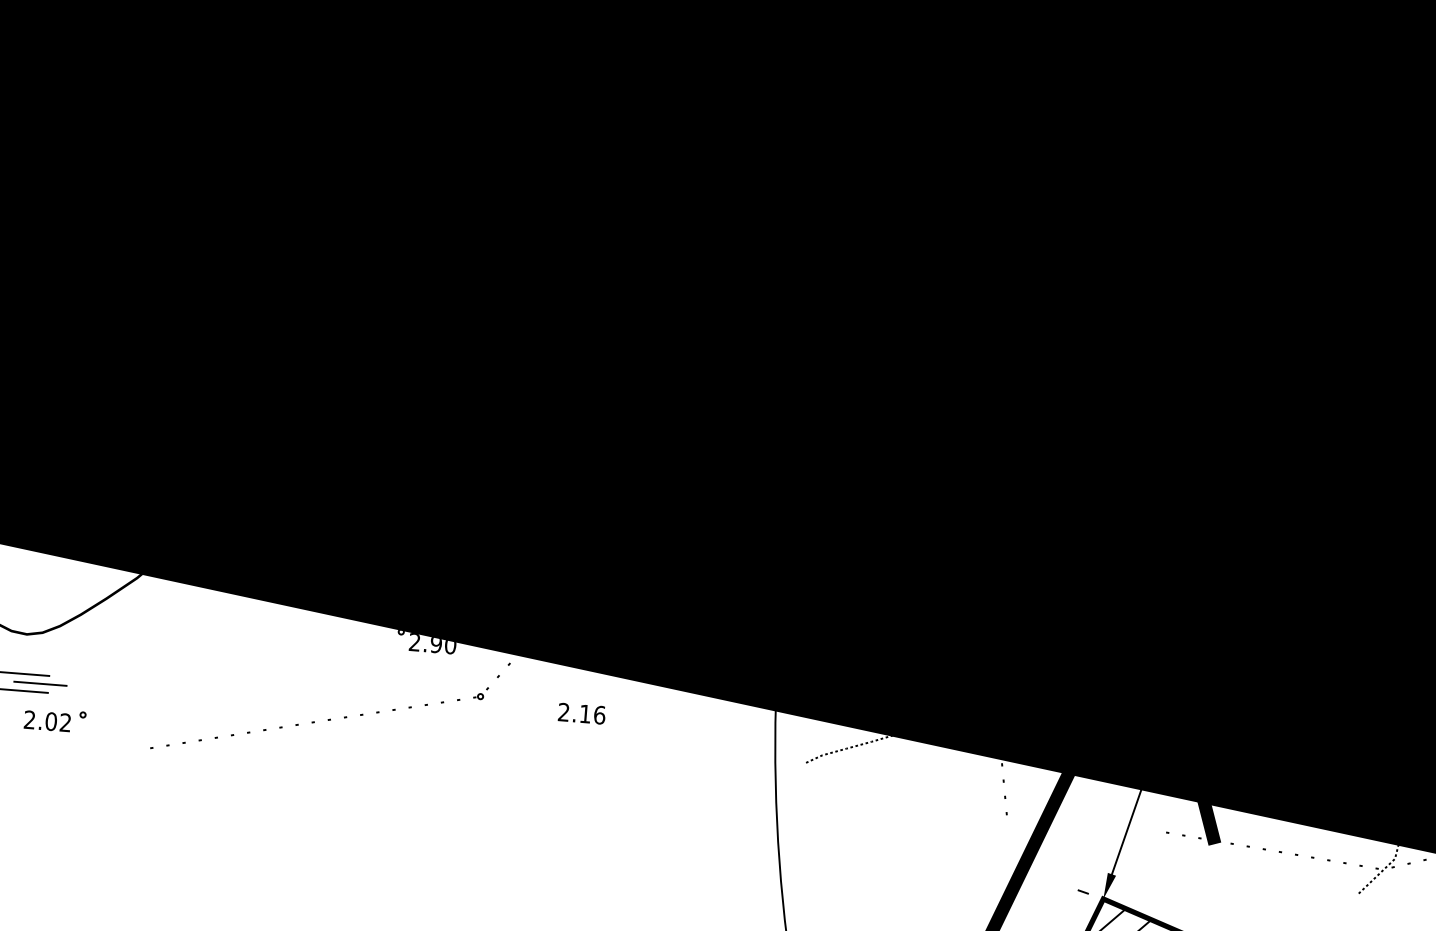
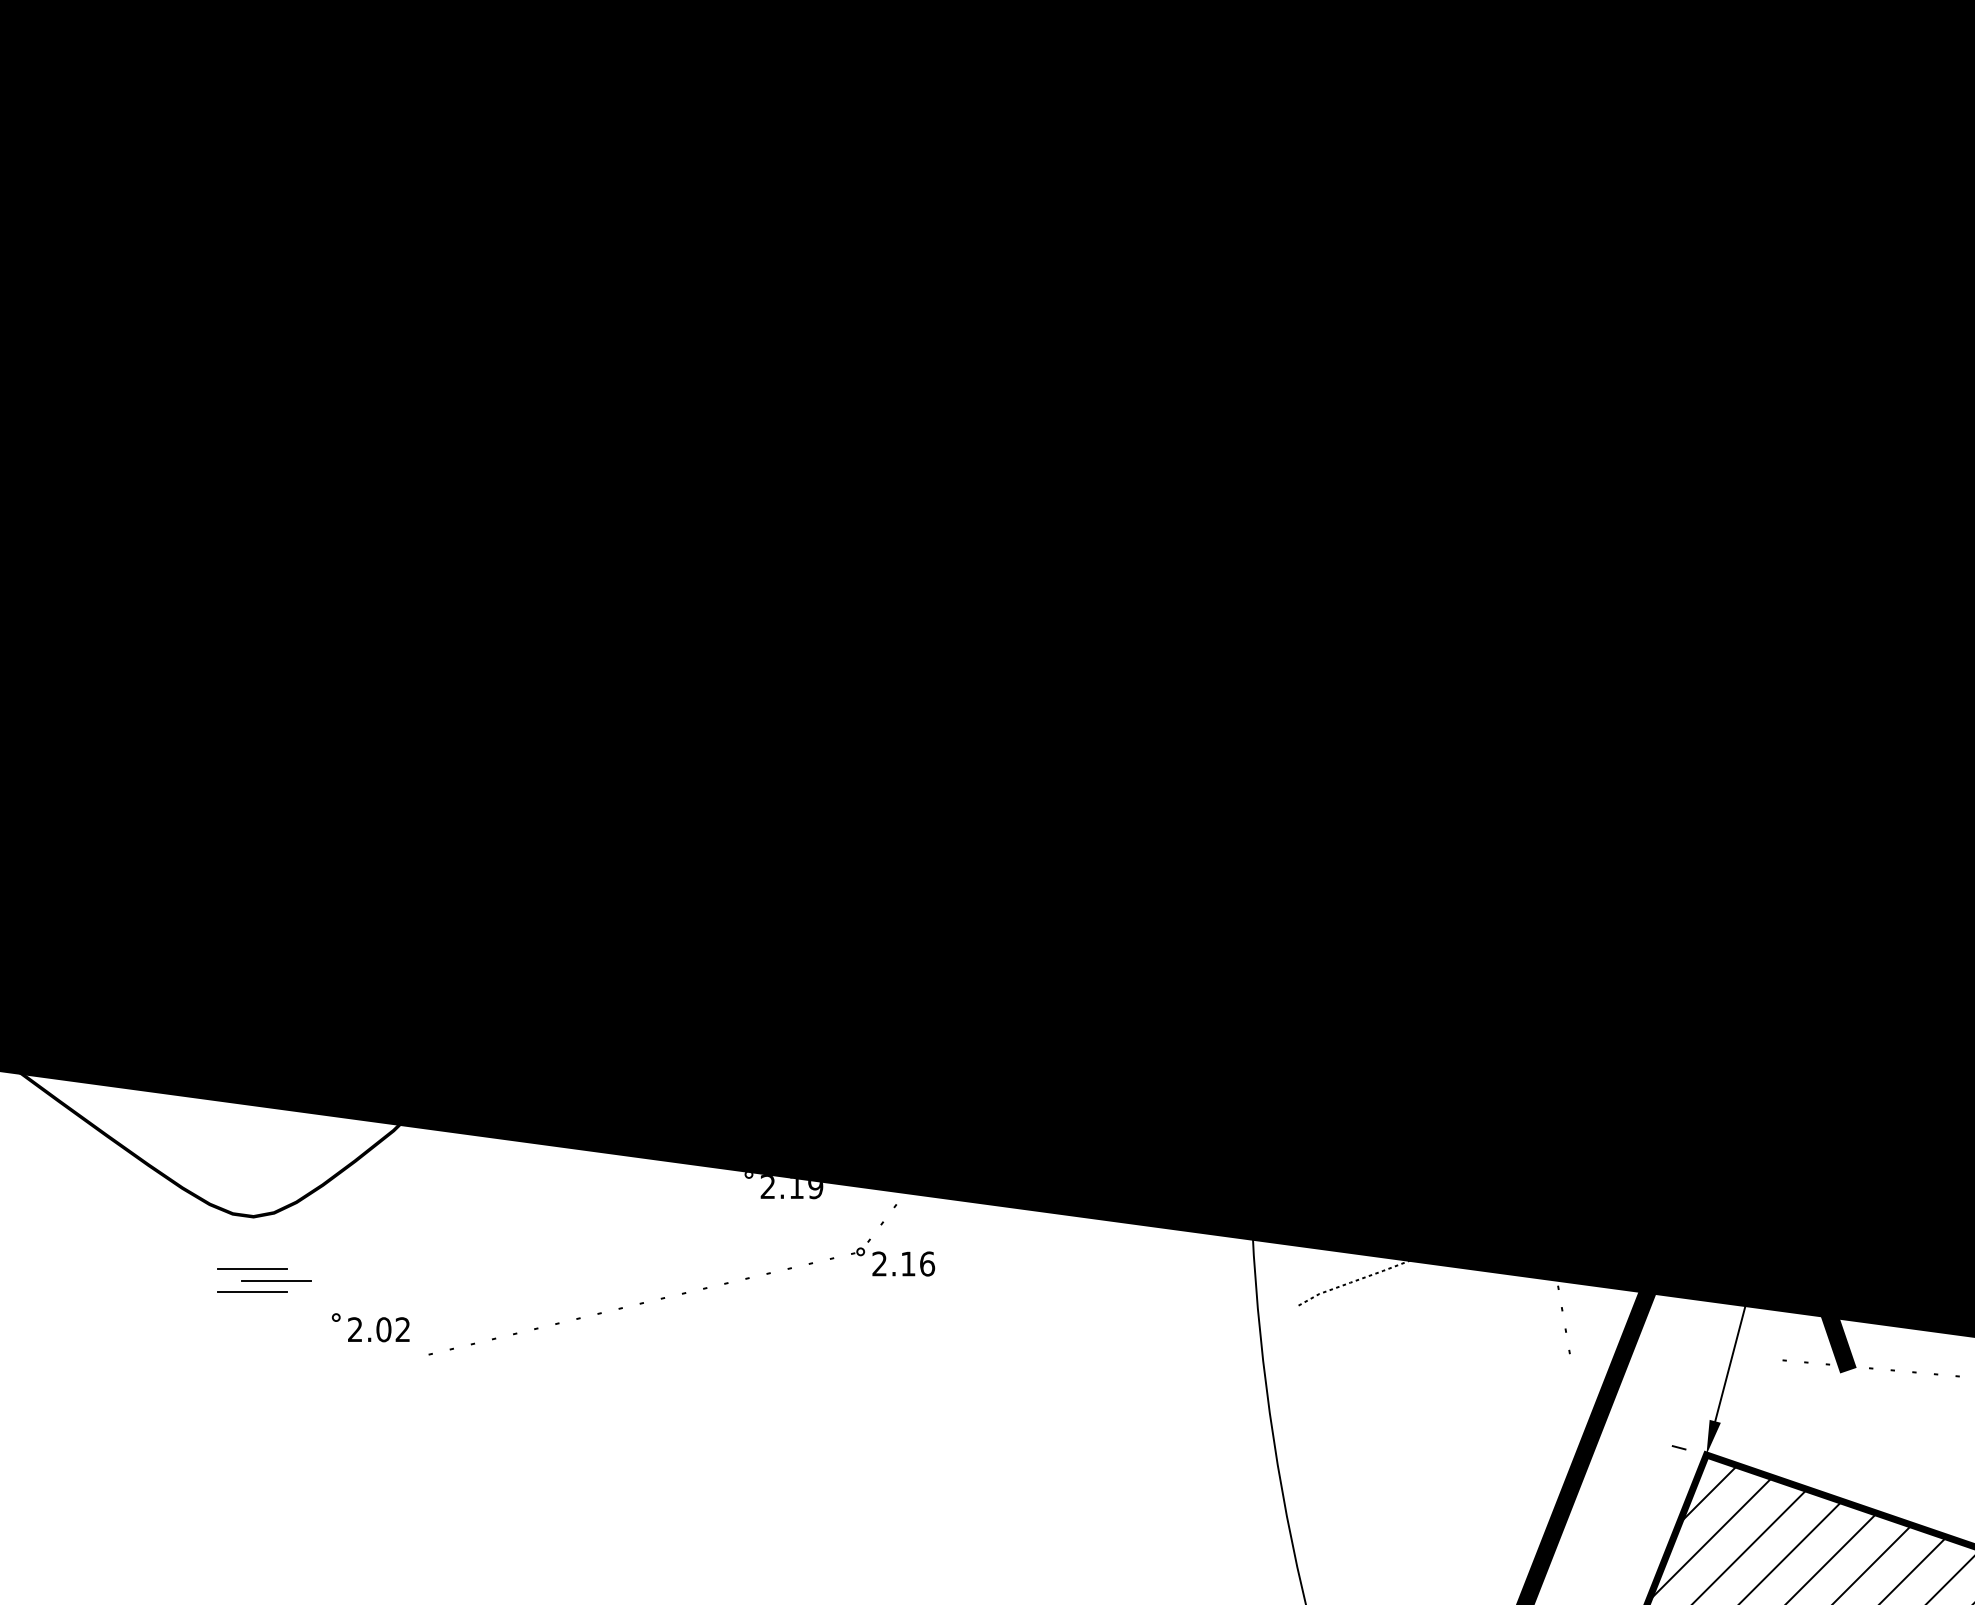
text: (443, 645) -> (806, 1188), 2.90 -> 2.19
text: (581, 713) -> (903, 1263), moved
text: (47, 721) -> (378, 1329), moved

